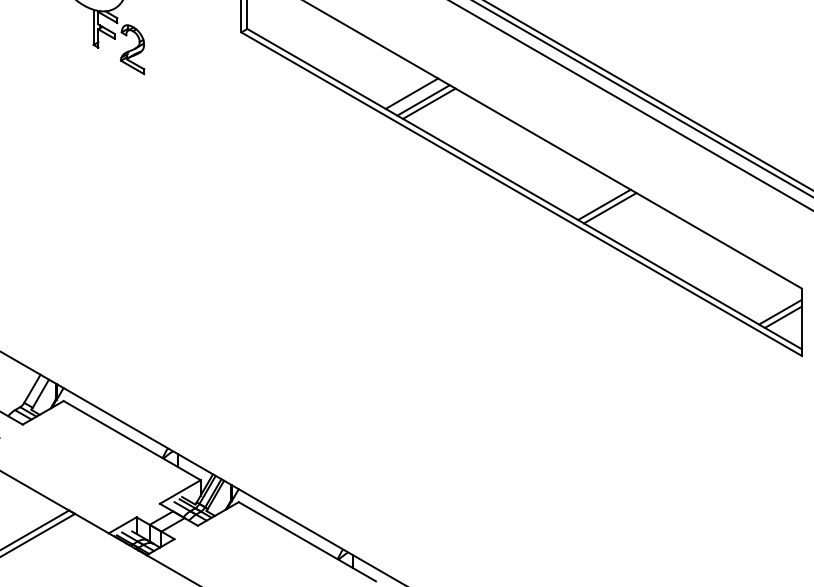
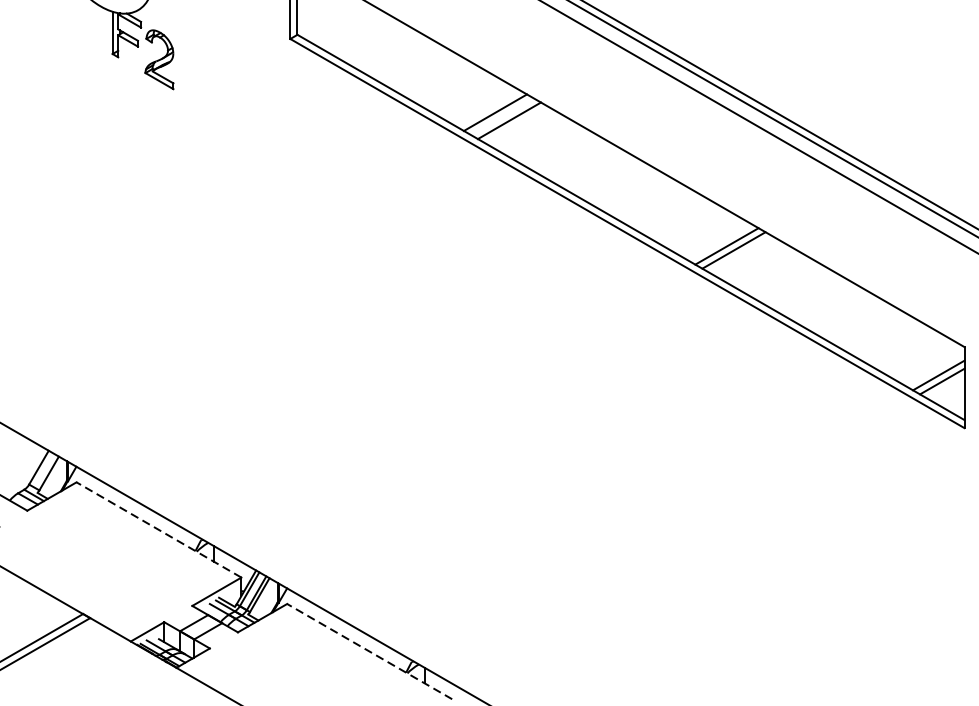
line: (429, 103) -> (516, 124), removed
line: (131, 440) -> (158, 529), solid -> dashed
line: (306, 541) -> (368, 651), solid -> dashed

